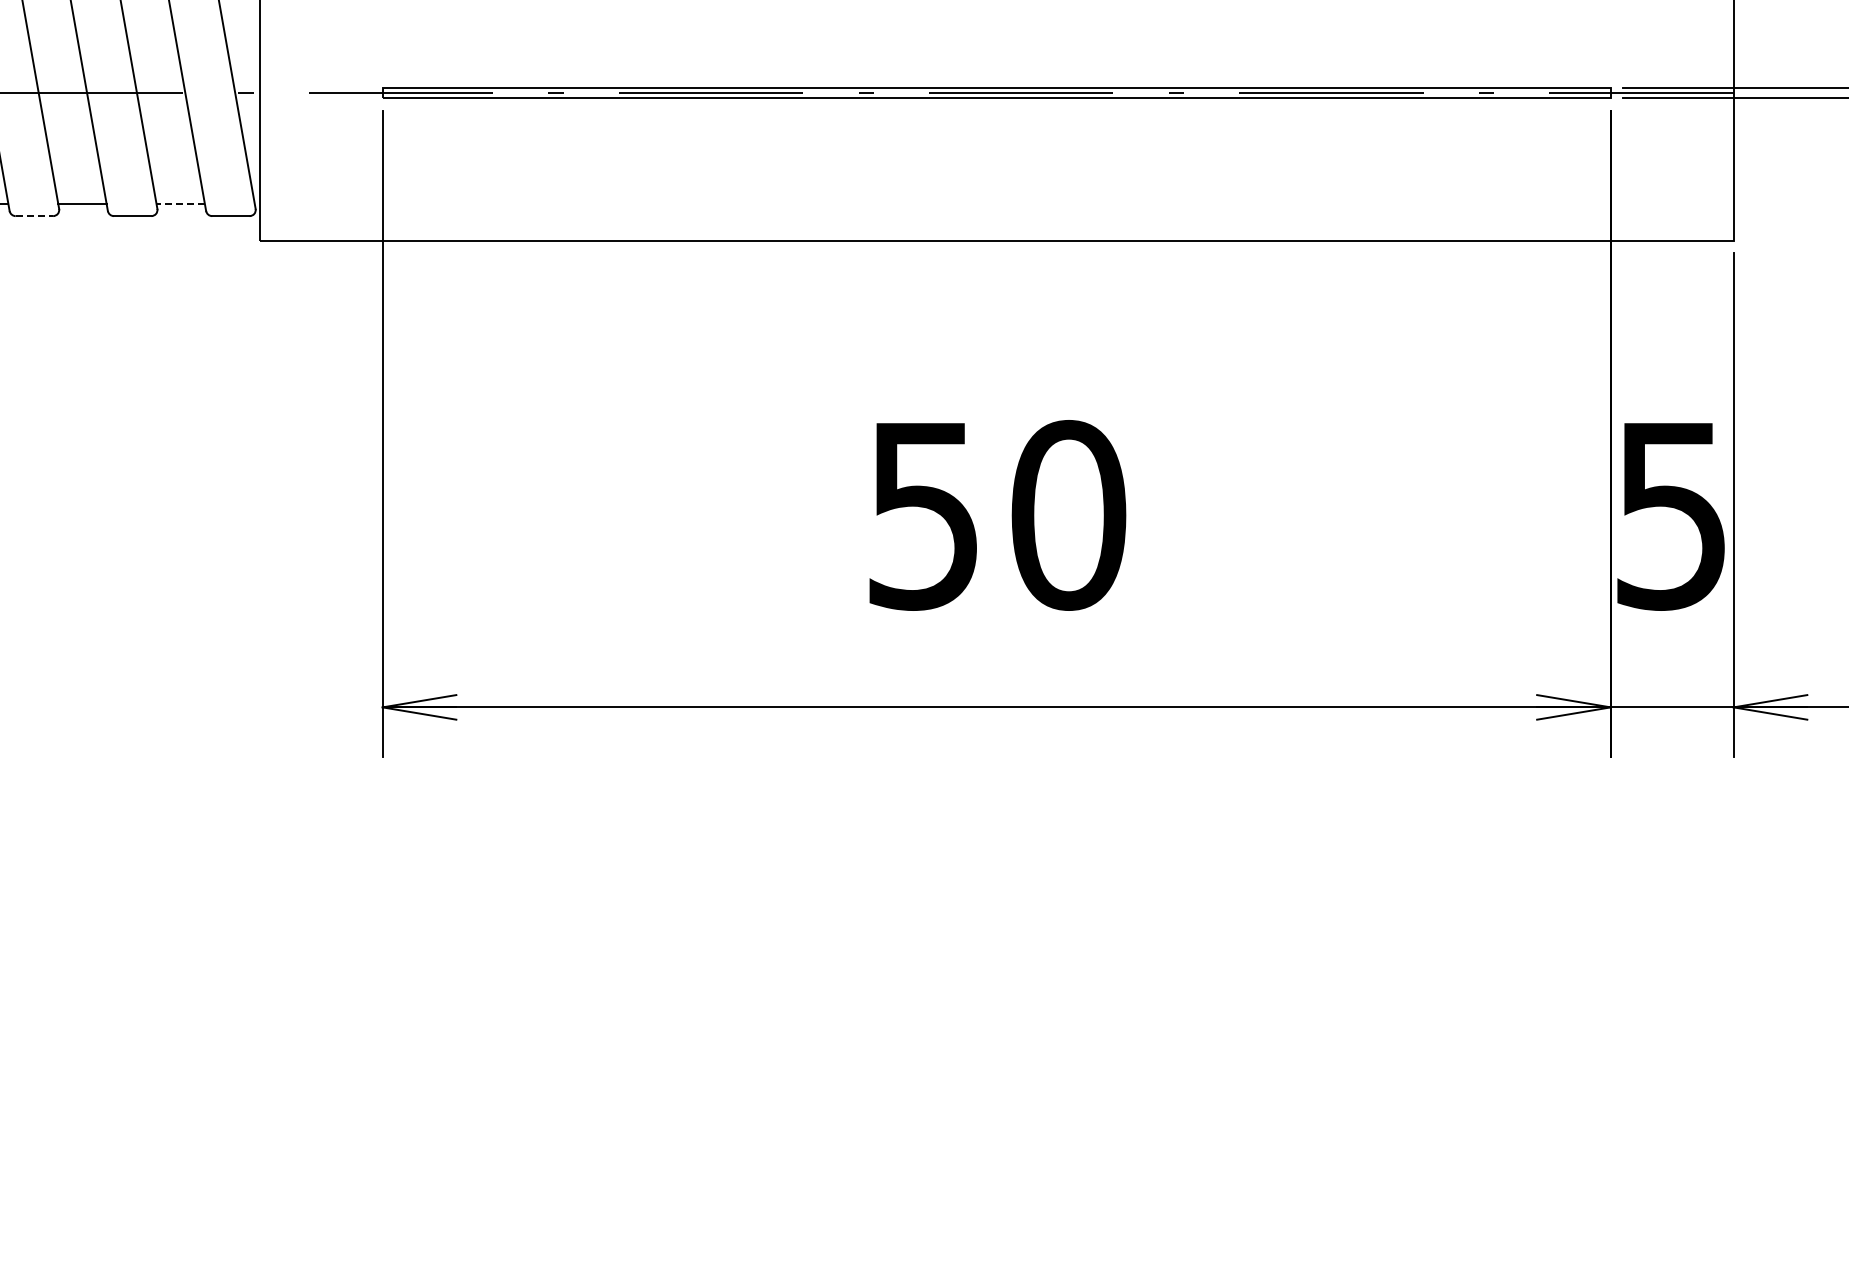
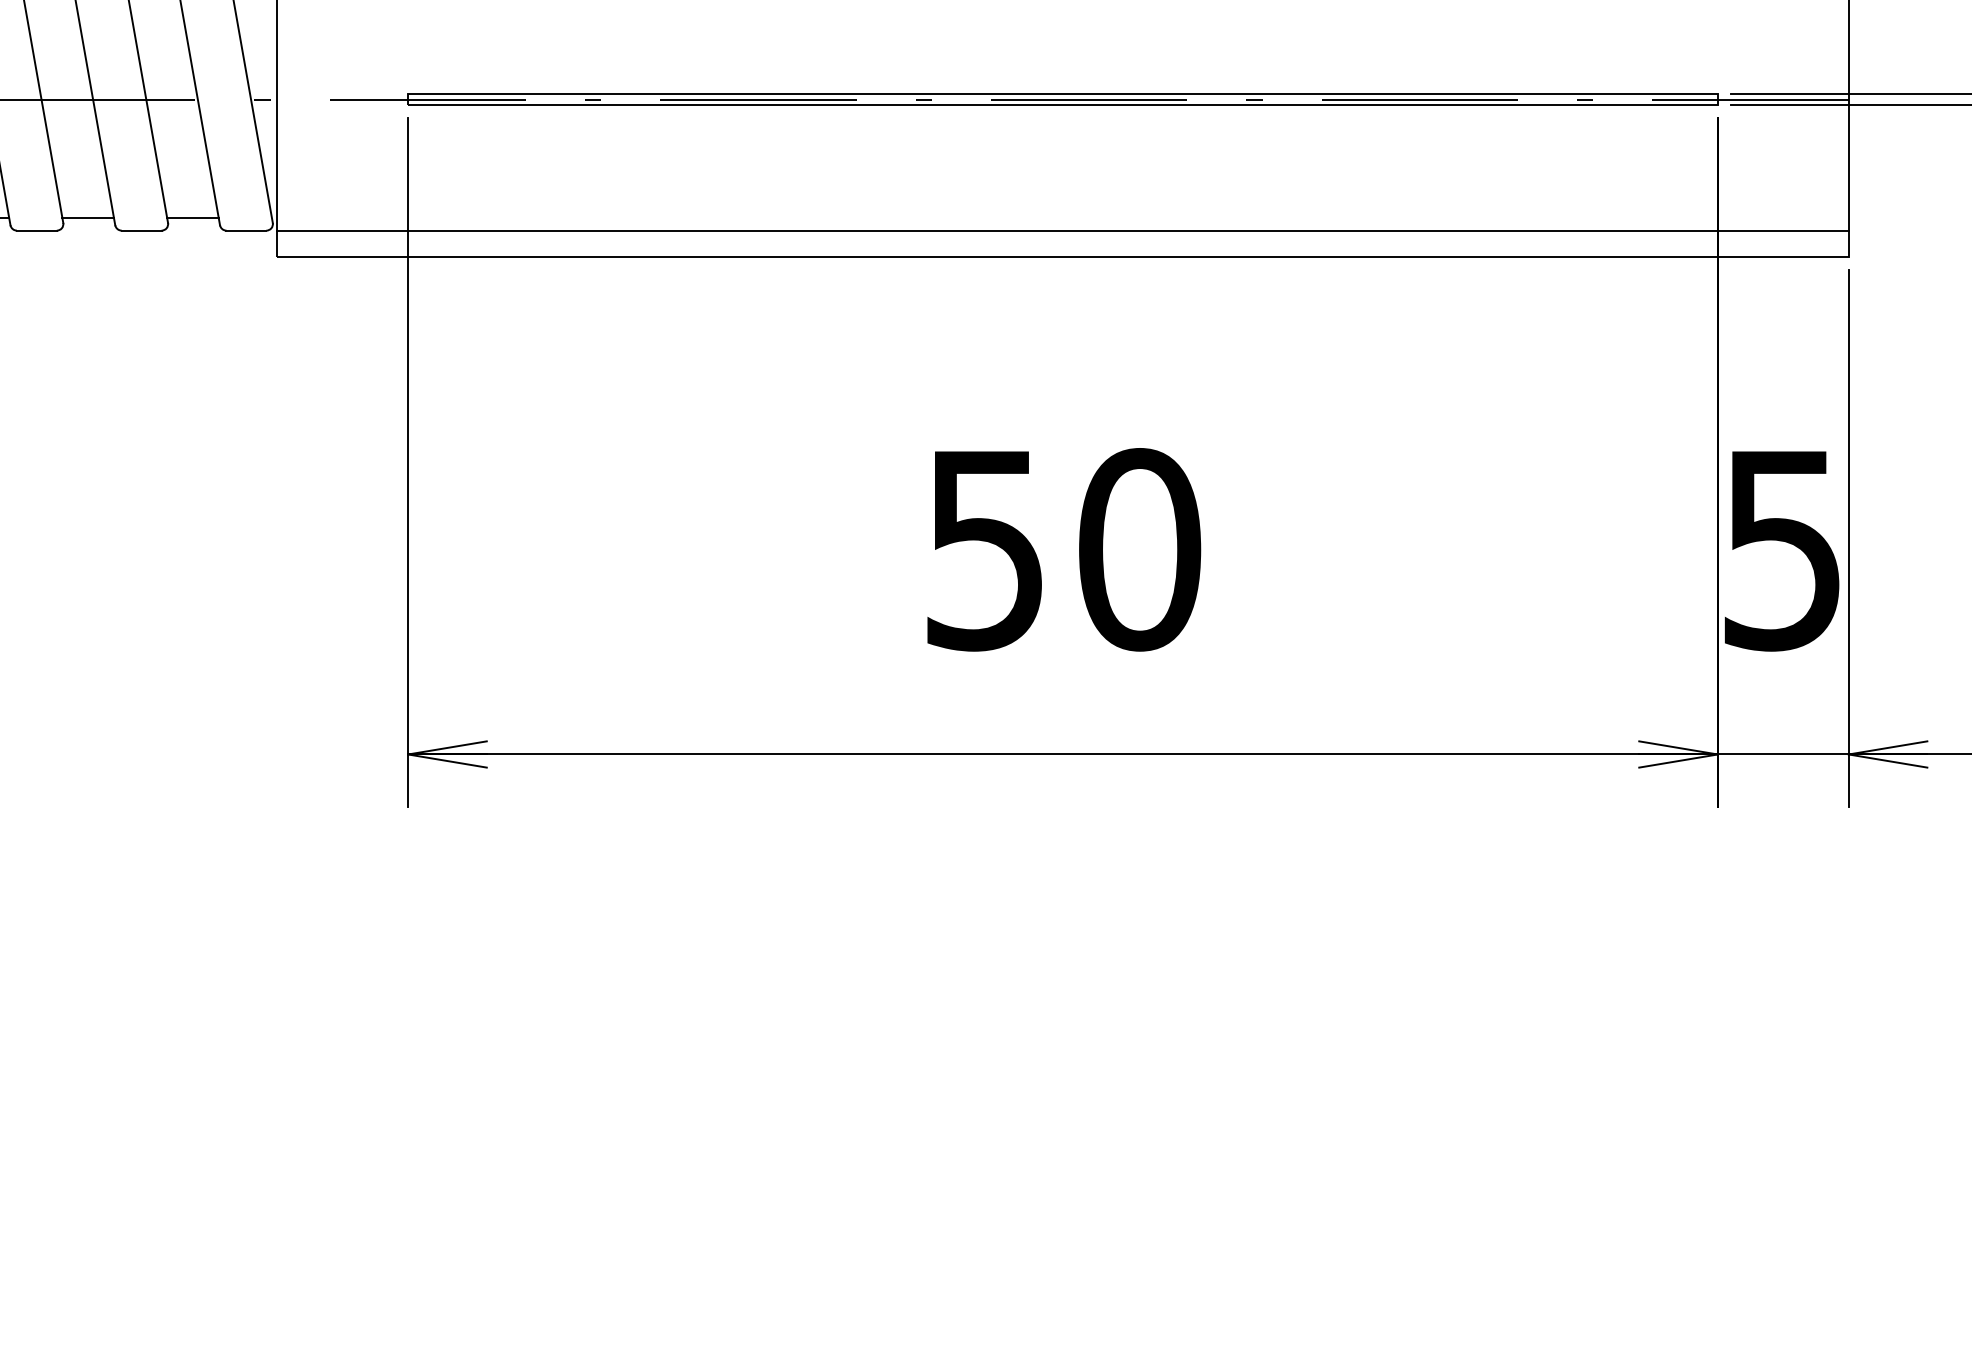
line: (180, 203) -> (192, 217), dashed -> solid
line: (34, 216) -> (36, 231), dashed -> solid
line: (996, 216) -> (1062, 231), added

